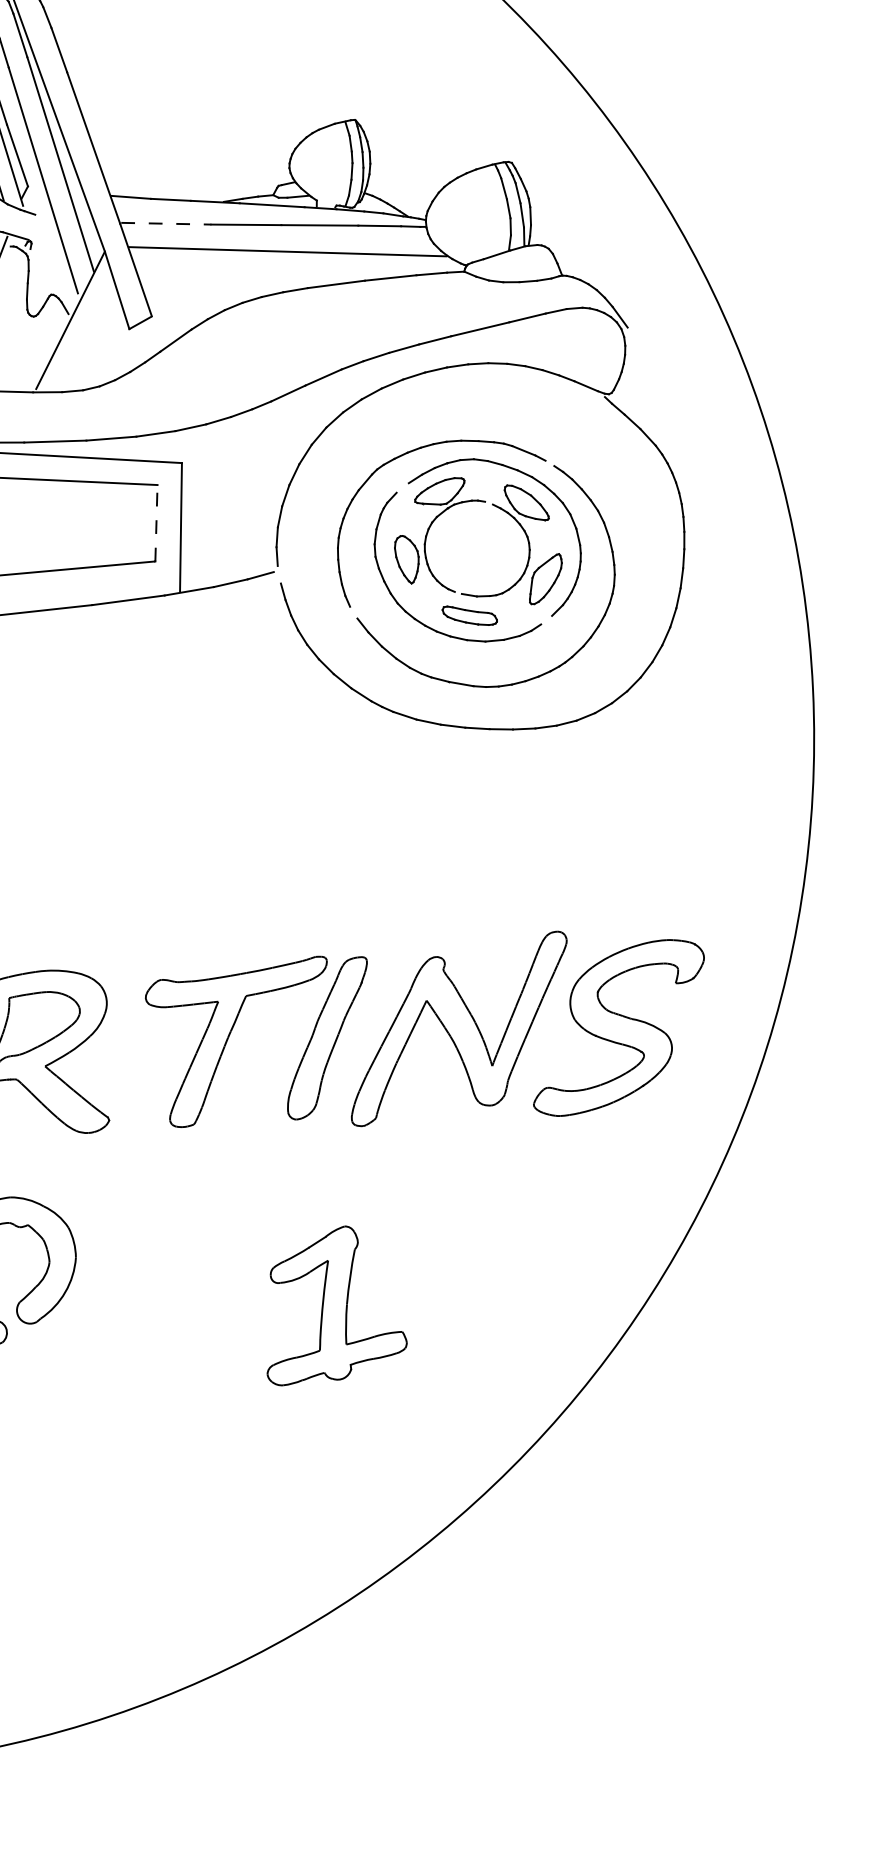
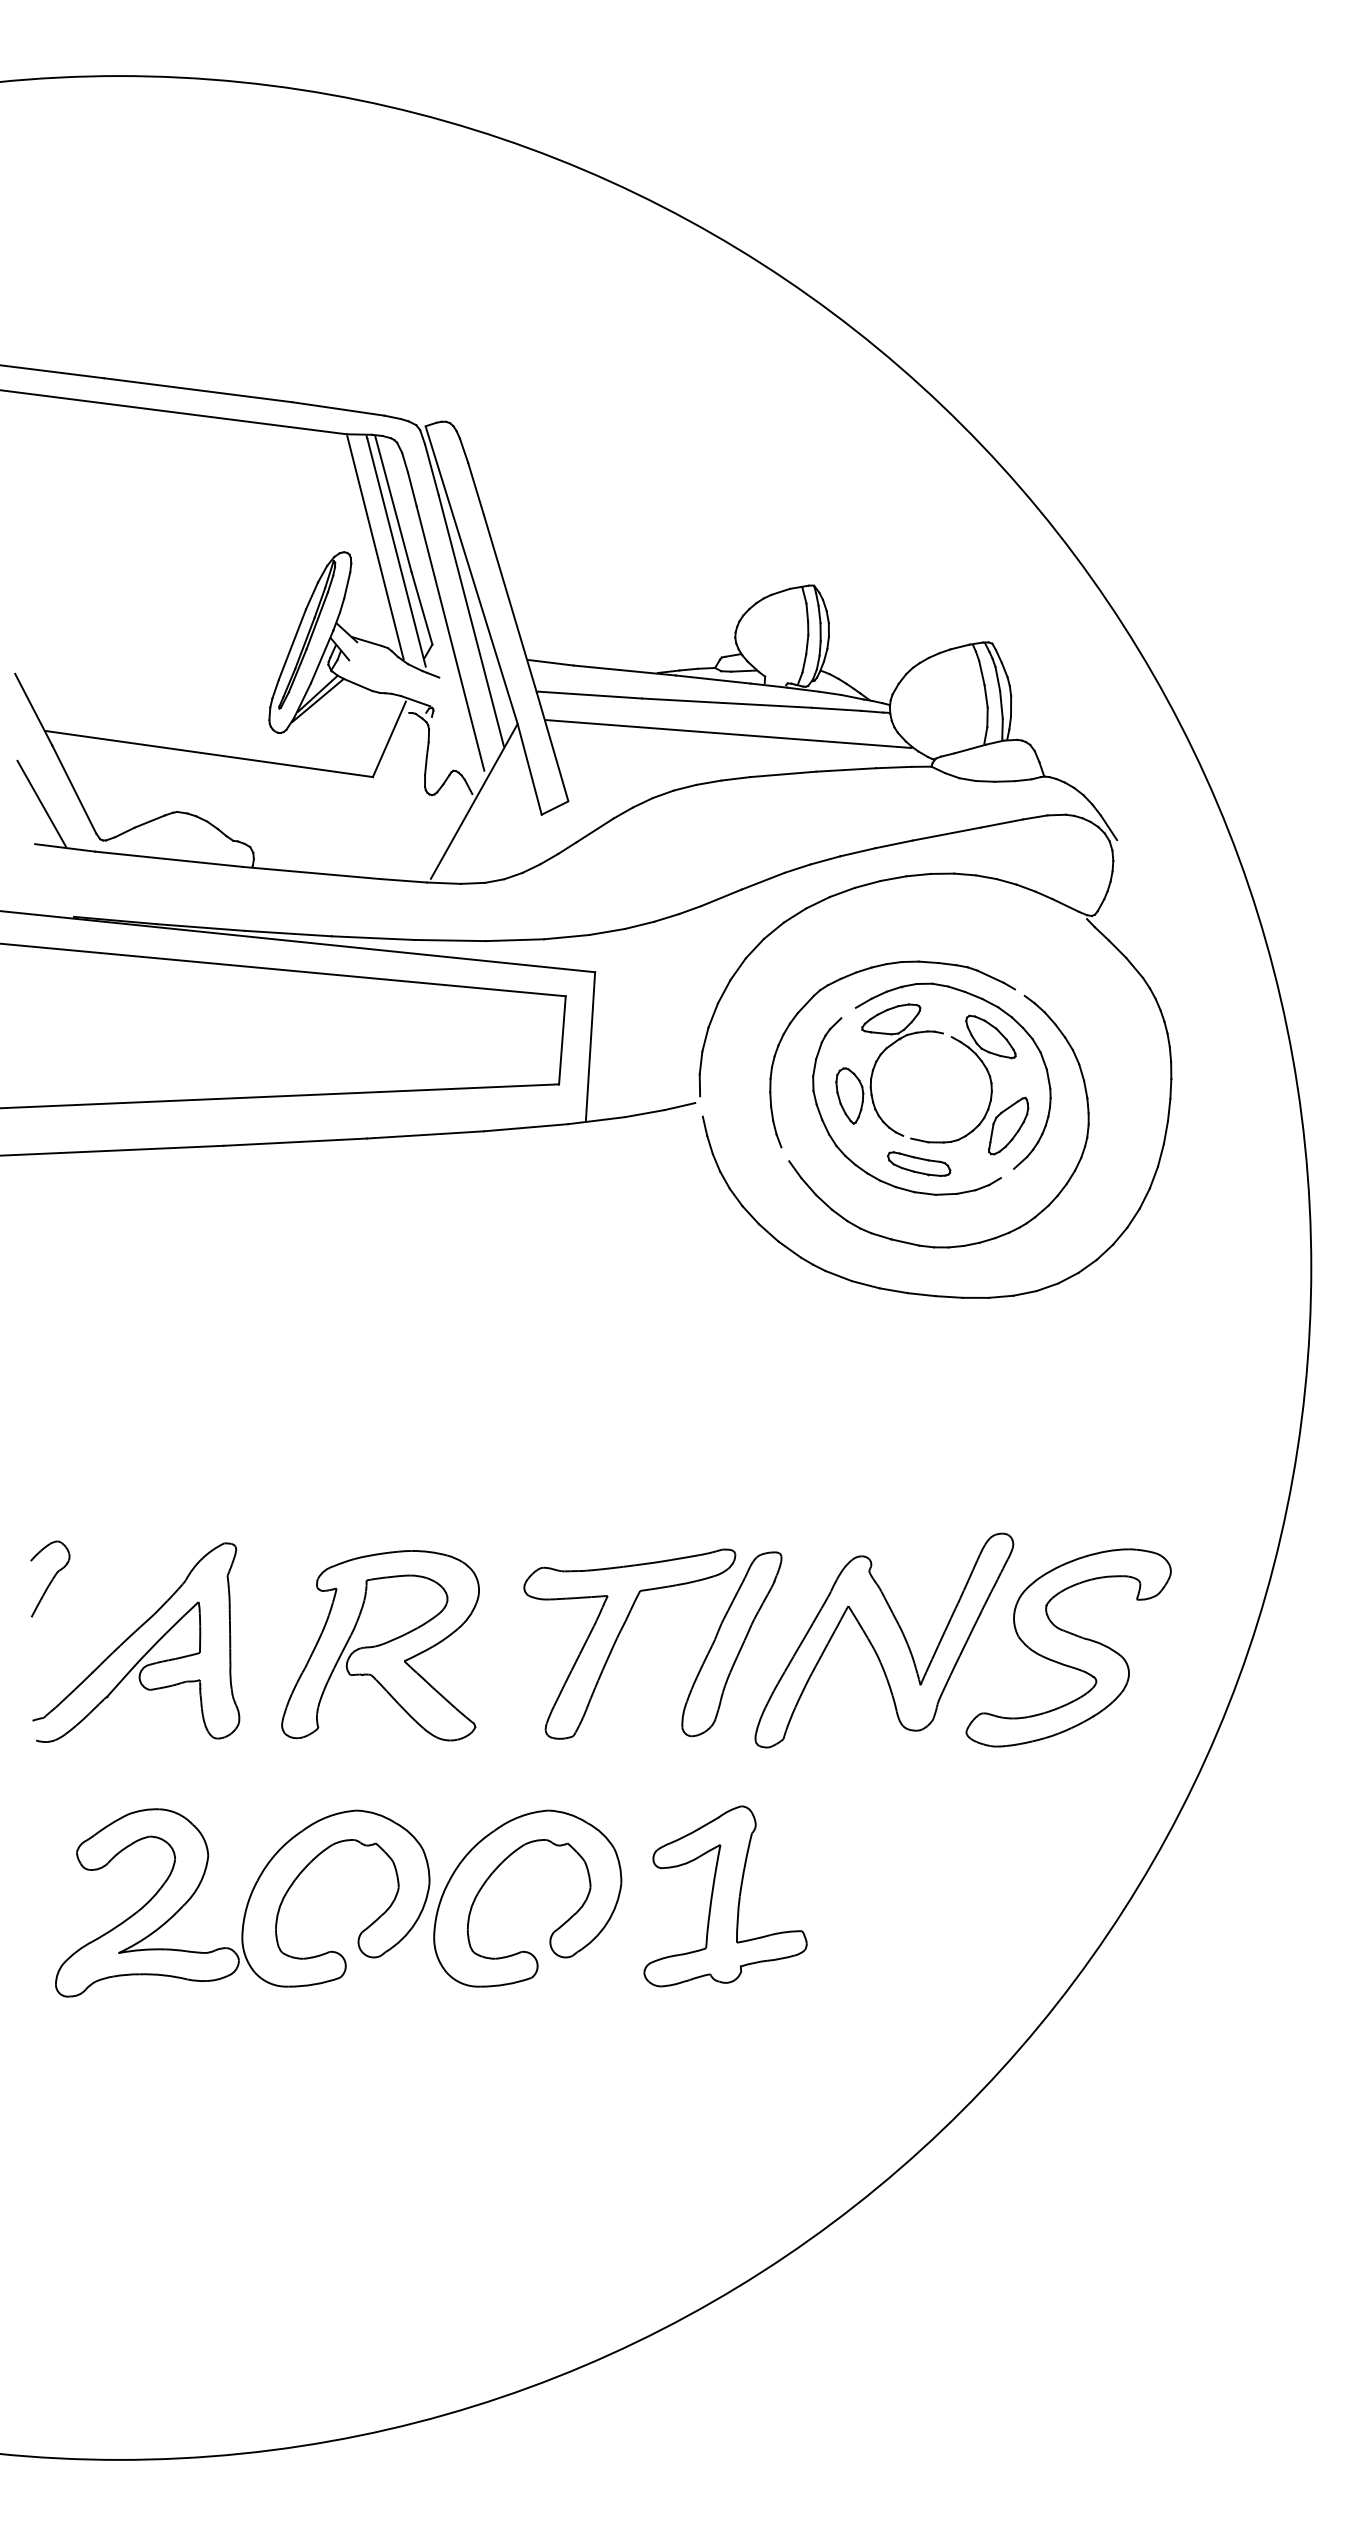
line: (166, 224) -> (590, 695), dashed -> solid
line: (156, 522) -> (562, 1039), dashed -> solid
part: (186, 1292) -> (555, 1929), added
part: (334, 1305) -> (725, 1896), moved

